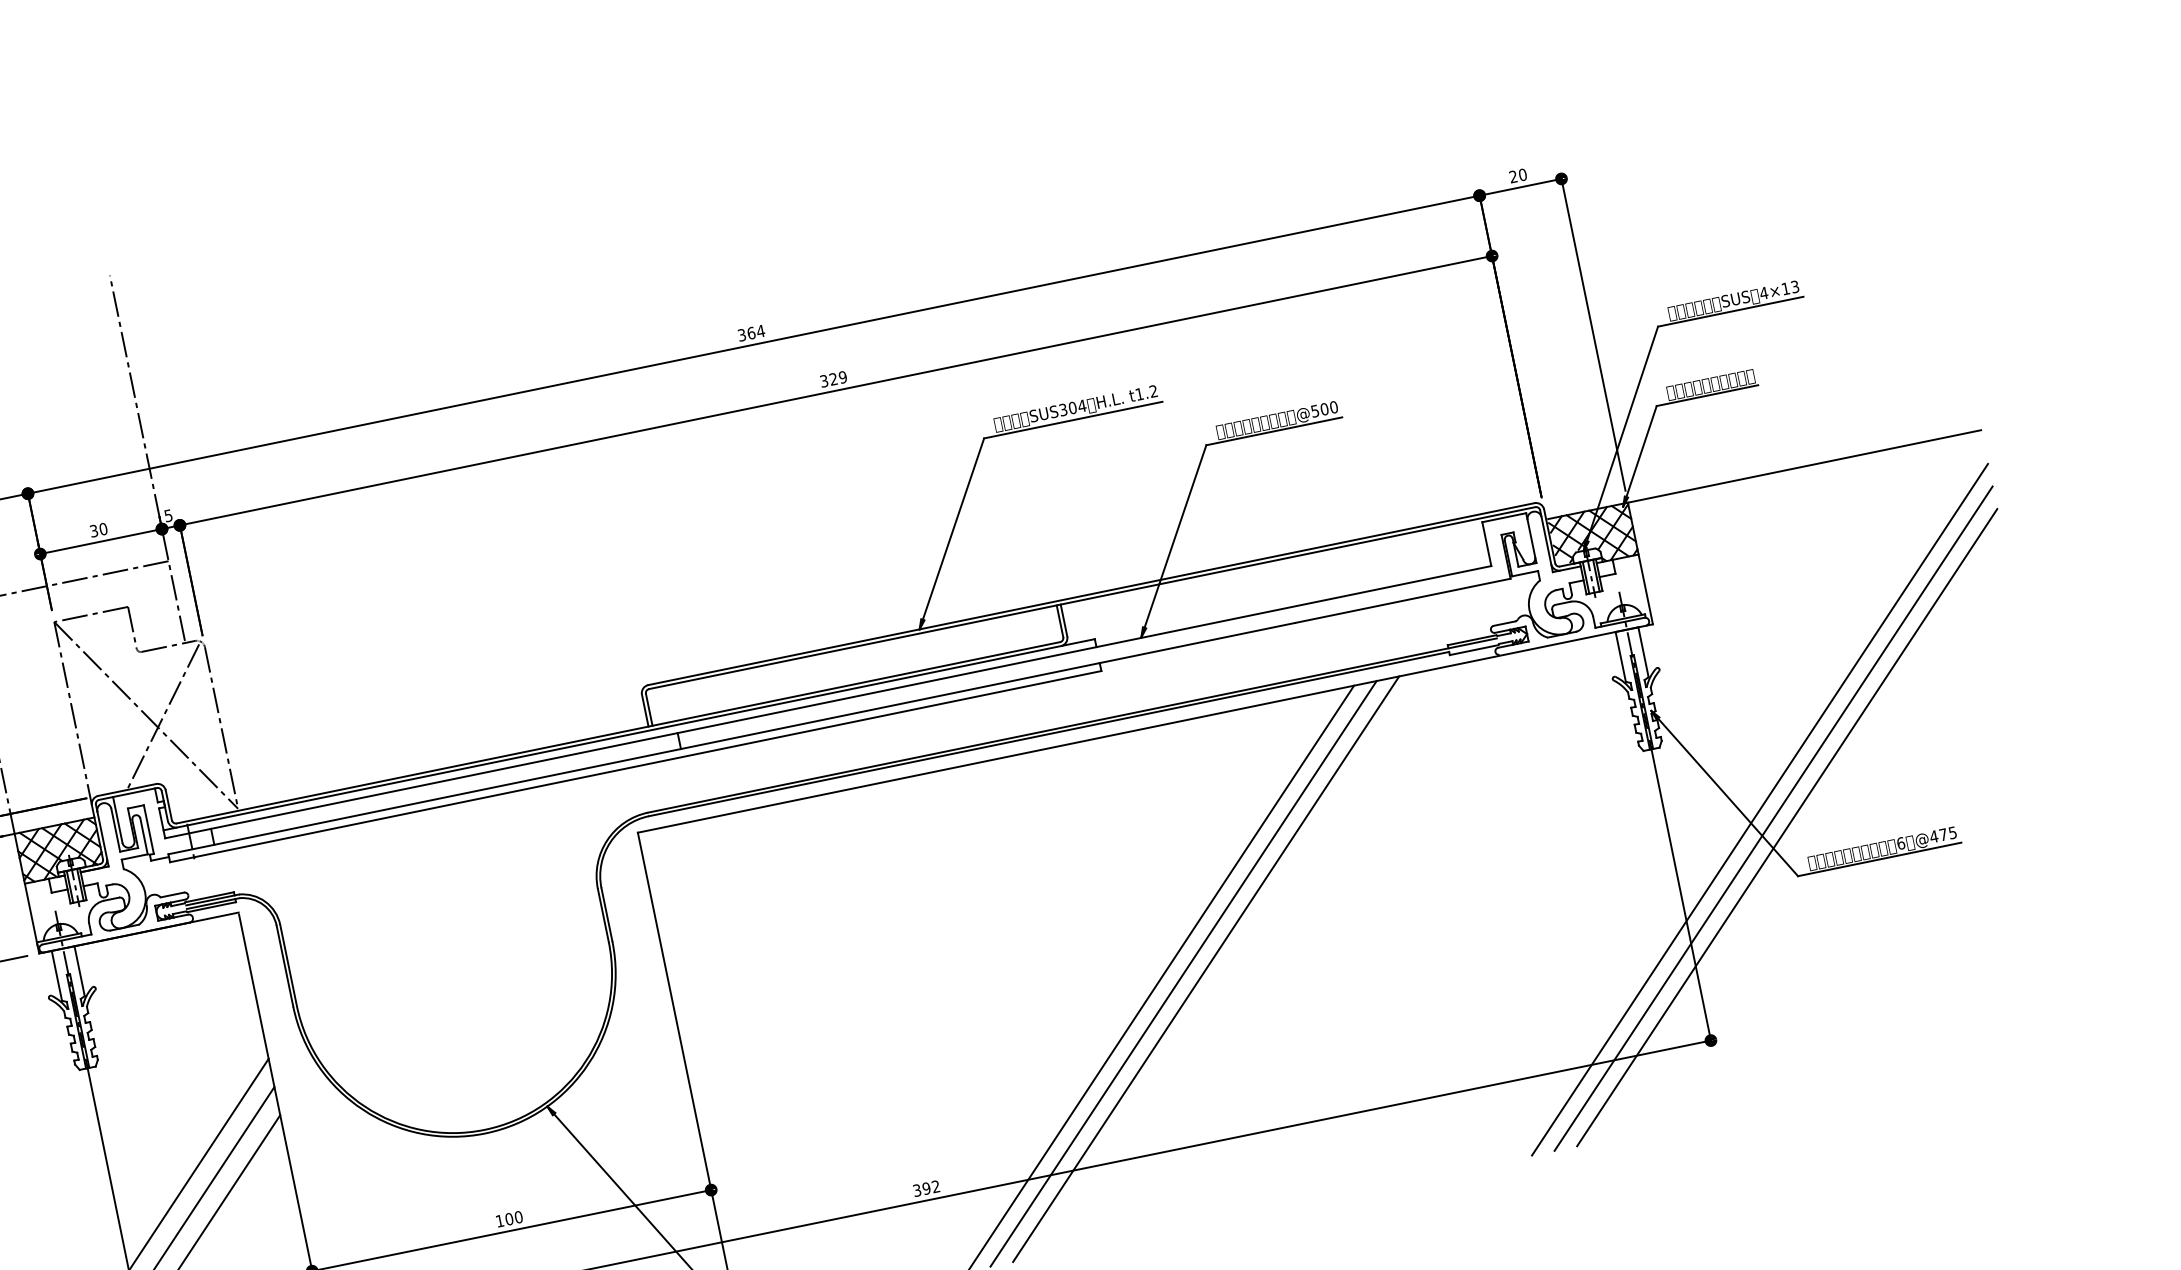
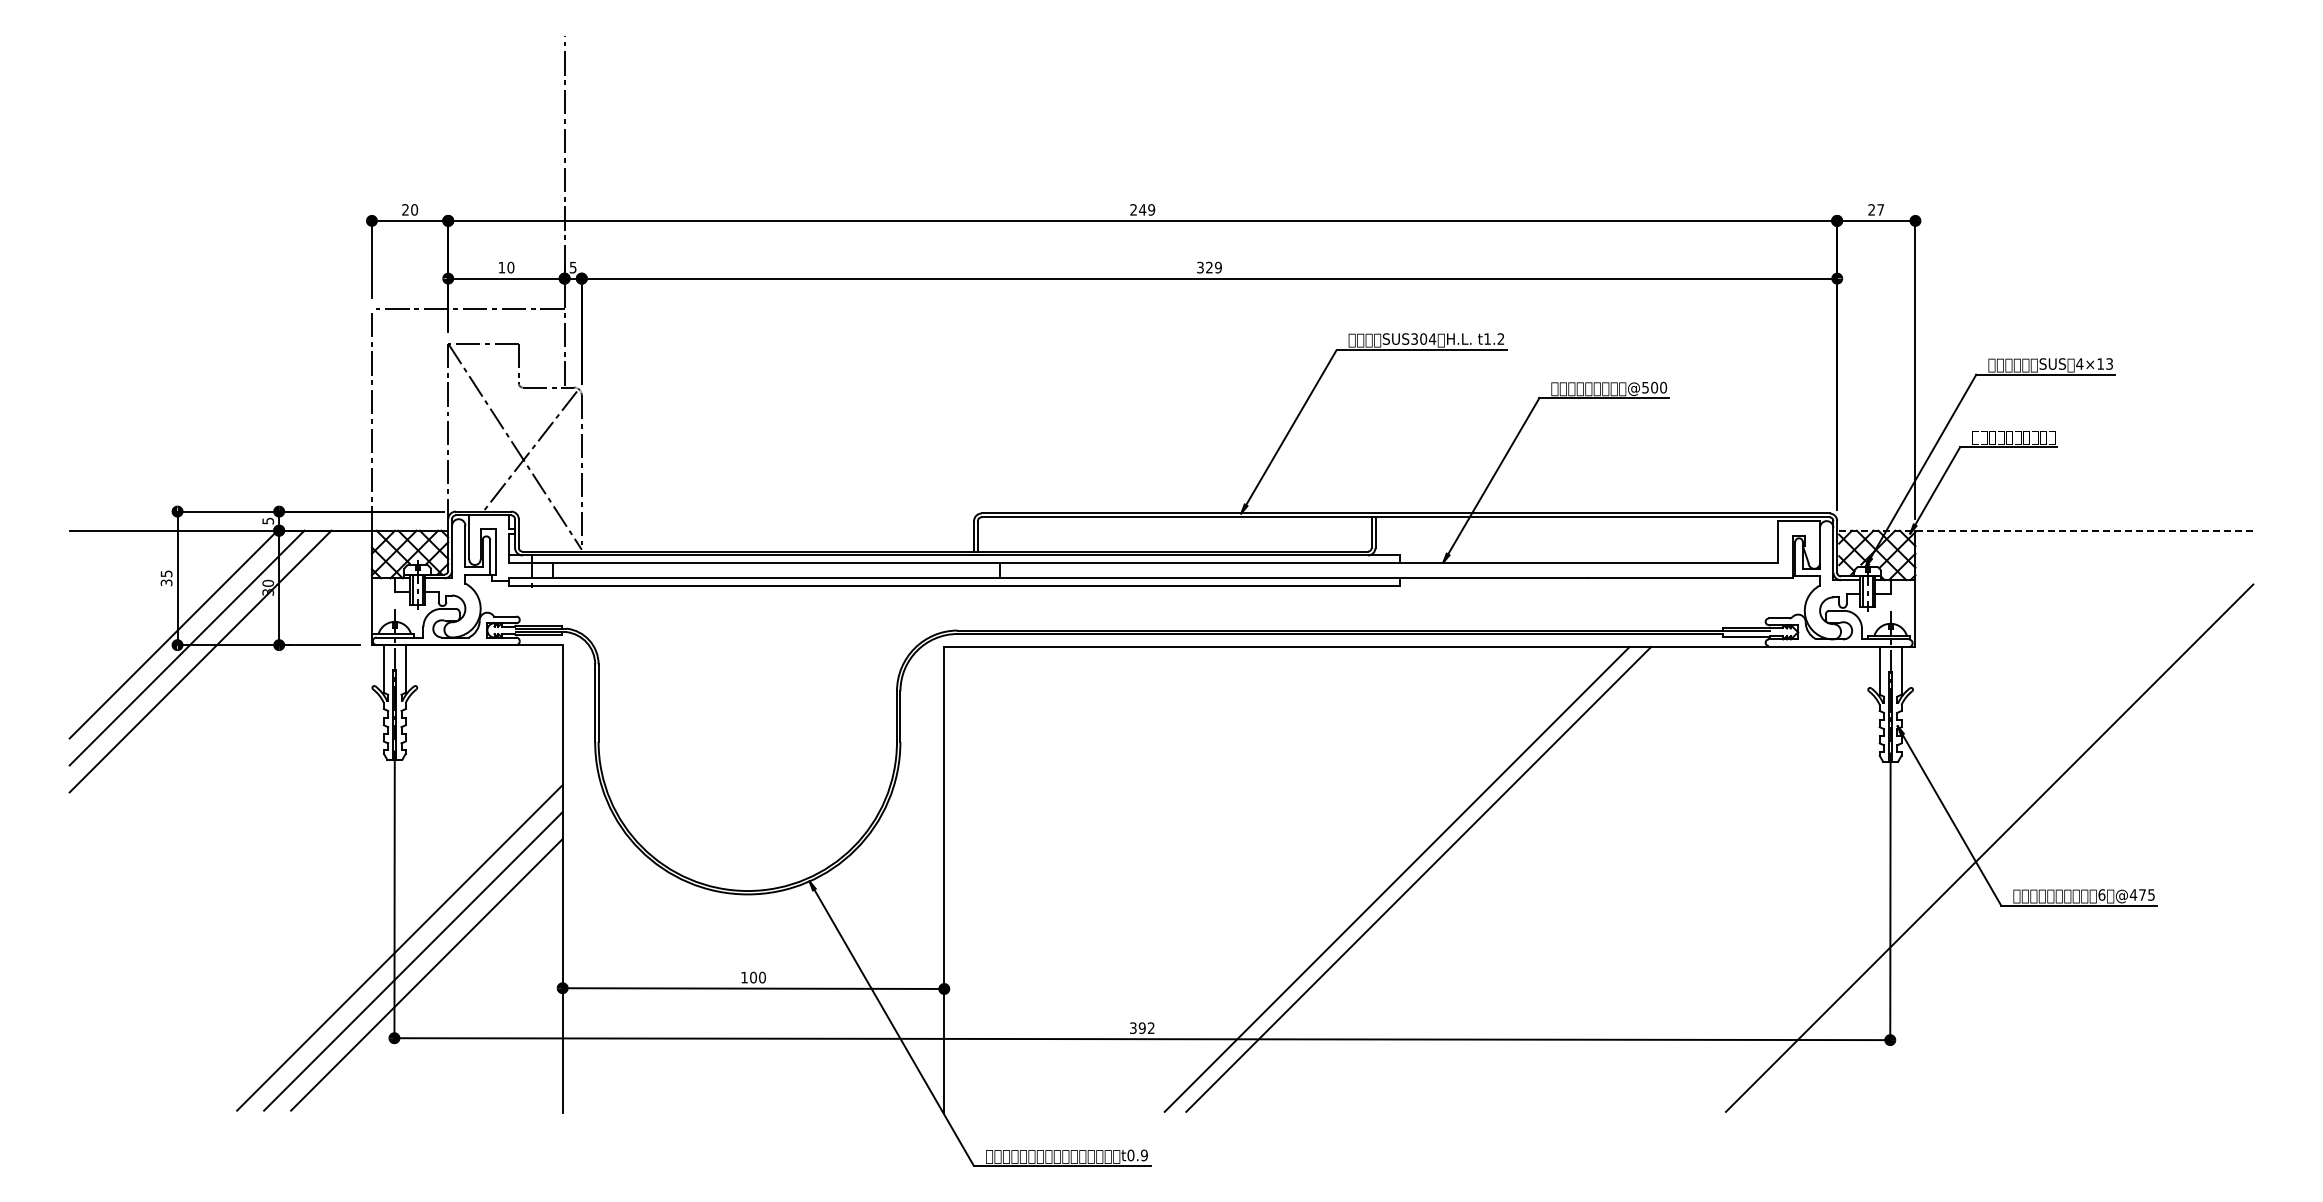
text: (1522, 174) -> (1880, 209), 20 -> 27
text: (751, 332) -> (1142, 209), 364 -> 249
line: (1764, 474) -> (2046, 530), solid -> dashed
text: (93, 531) -> (501, 267), 30 -> 10
line: (1759, 808) -> (1978, 836), removed
line: (1787, 827) -> (2000, 858), removed
line: (1205, 969) -> (1439, 879), removed

